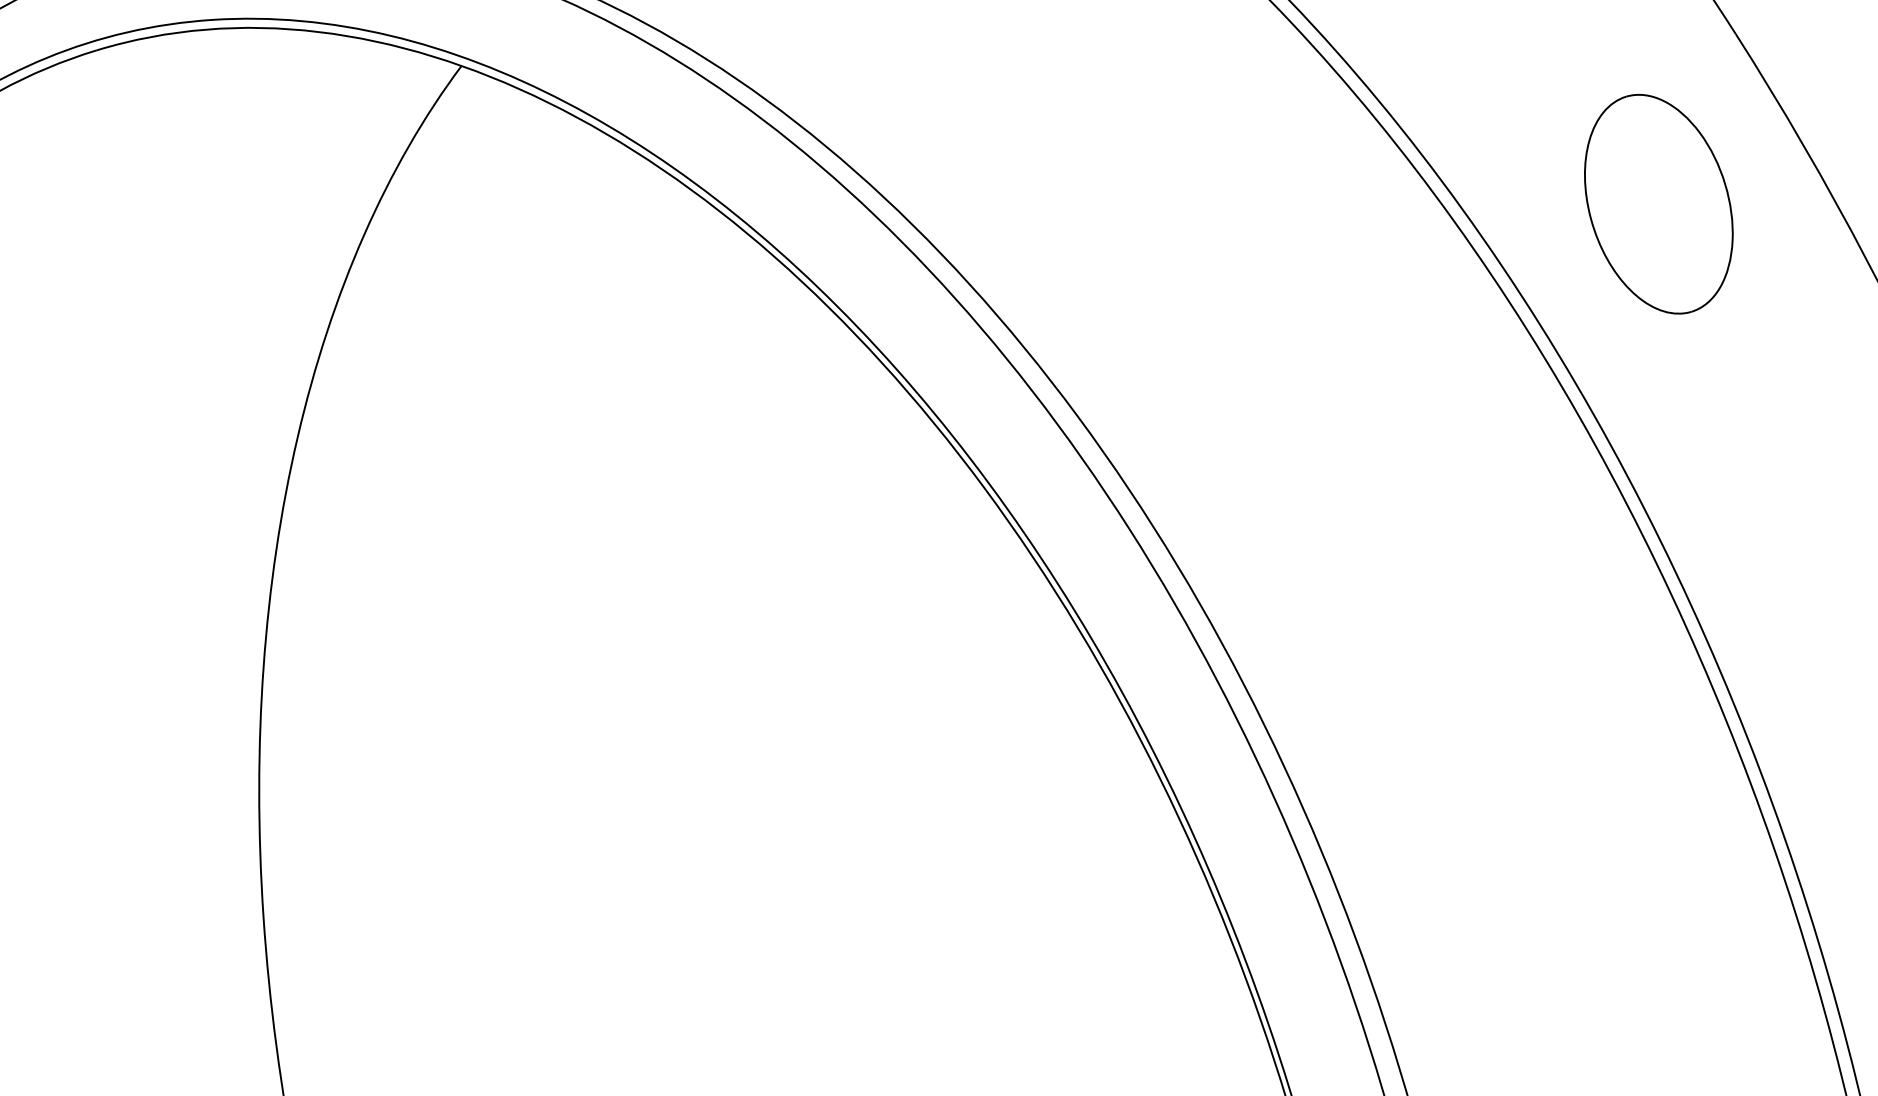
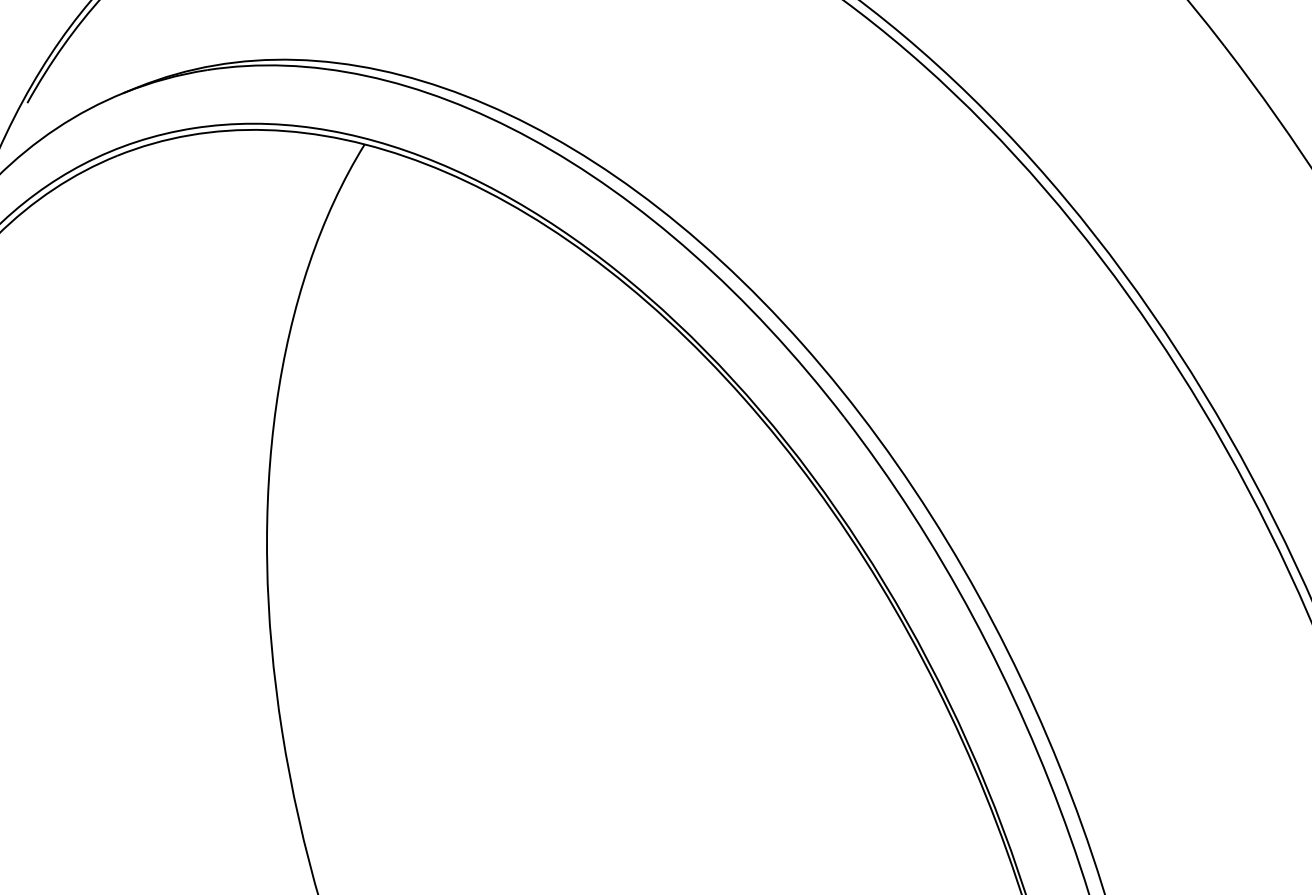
part: (1658, 204) -> (1182, 165), removed

